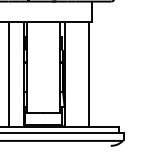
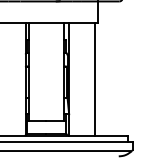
line: (8, 74) -> (8, 79), removed

